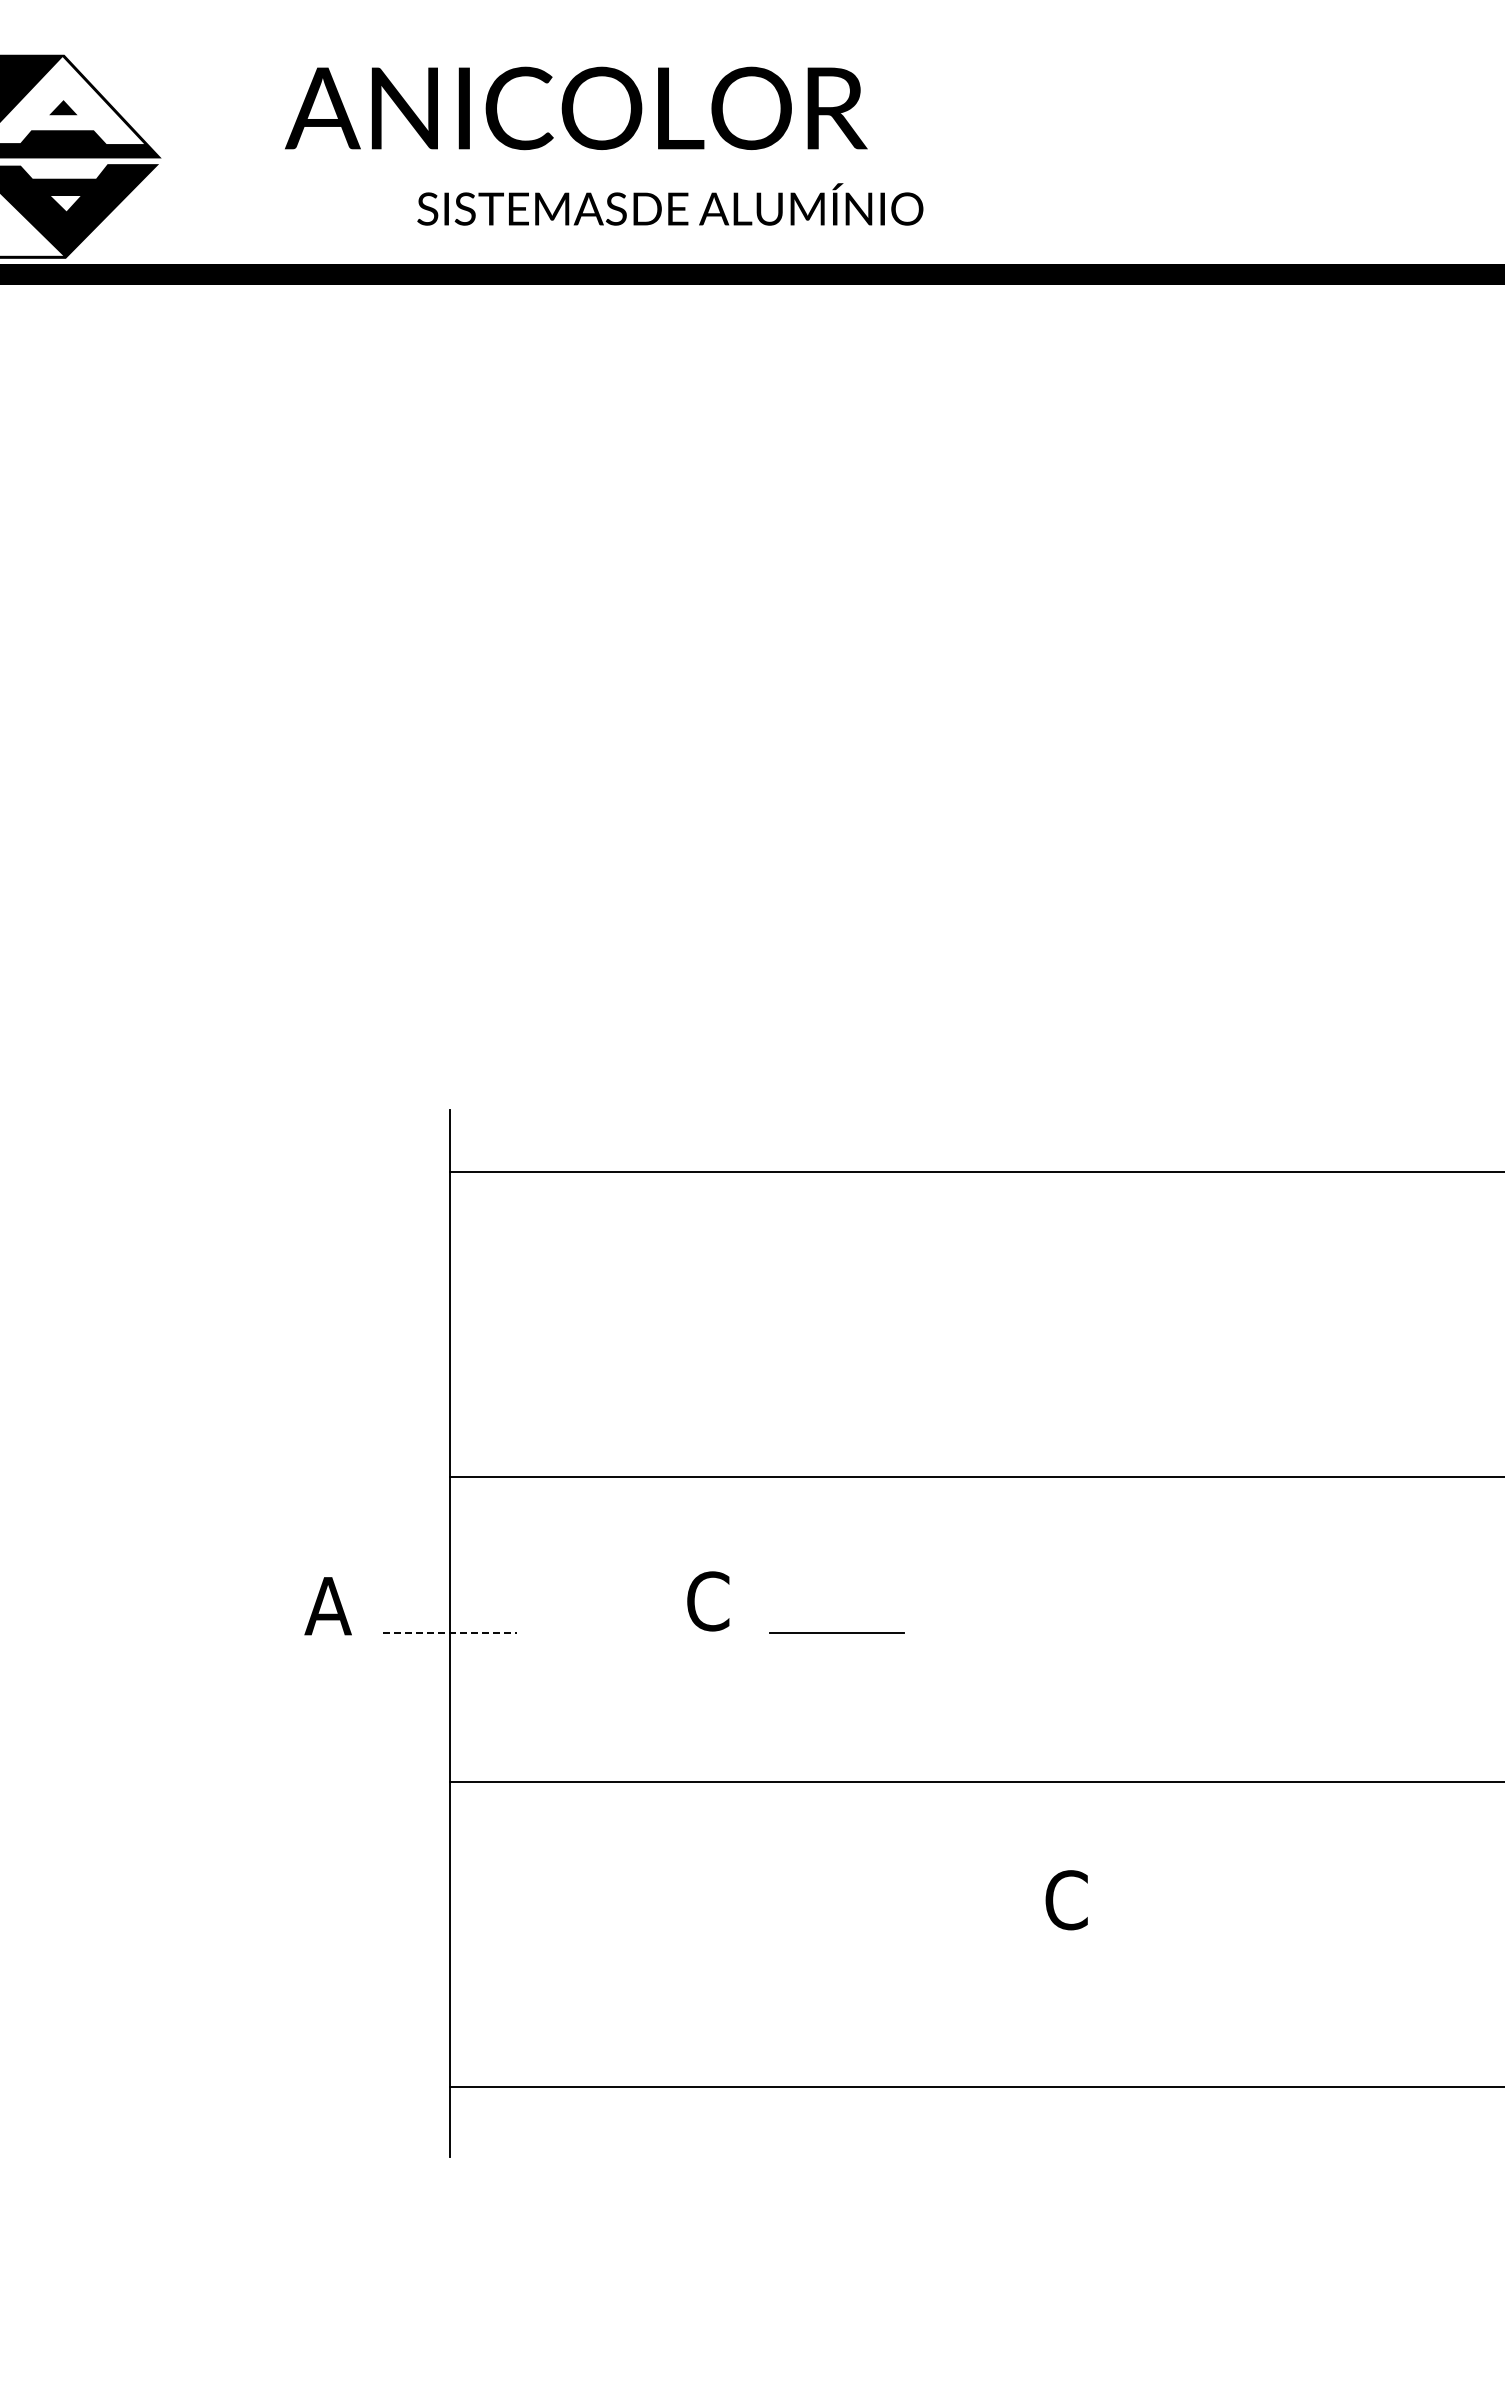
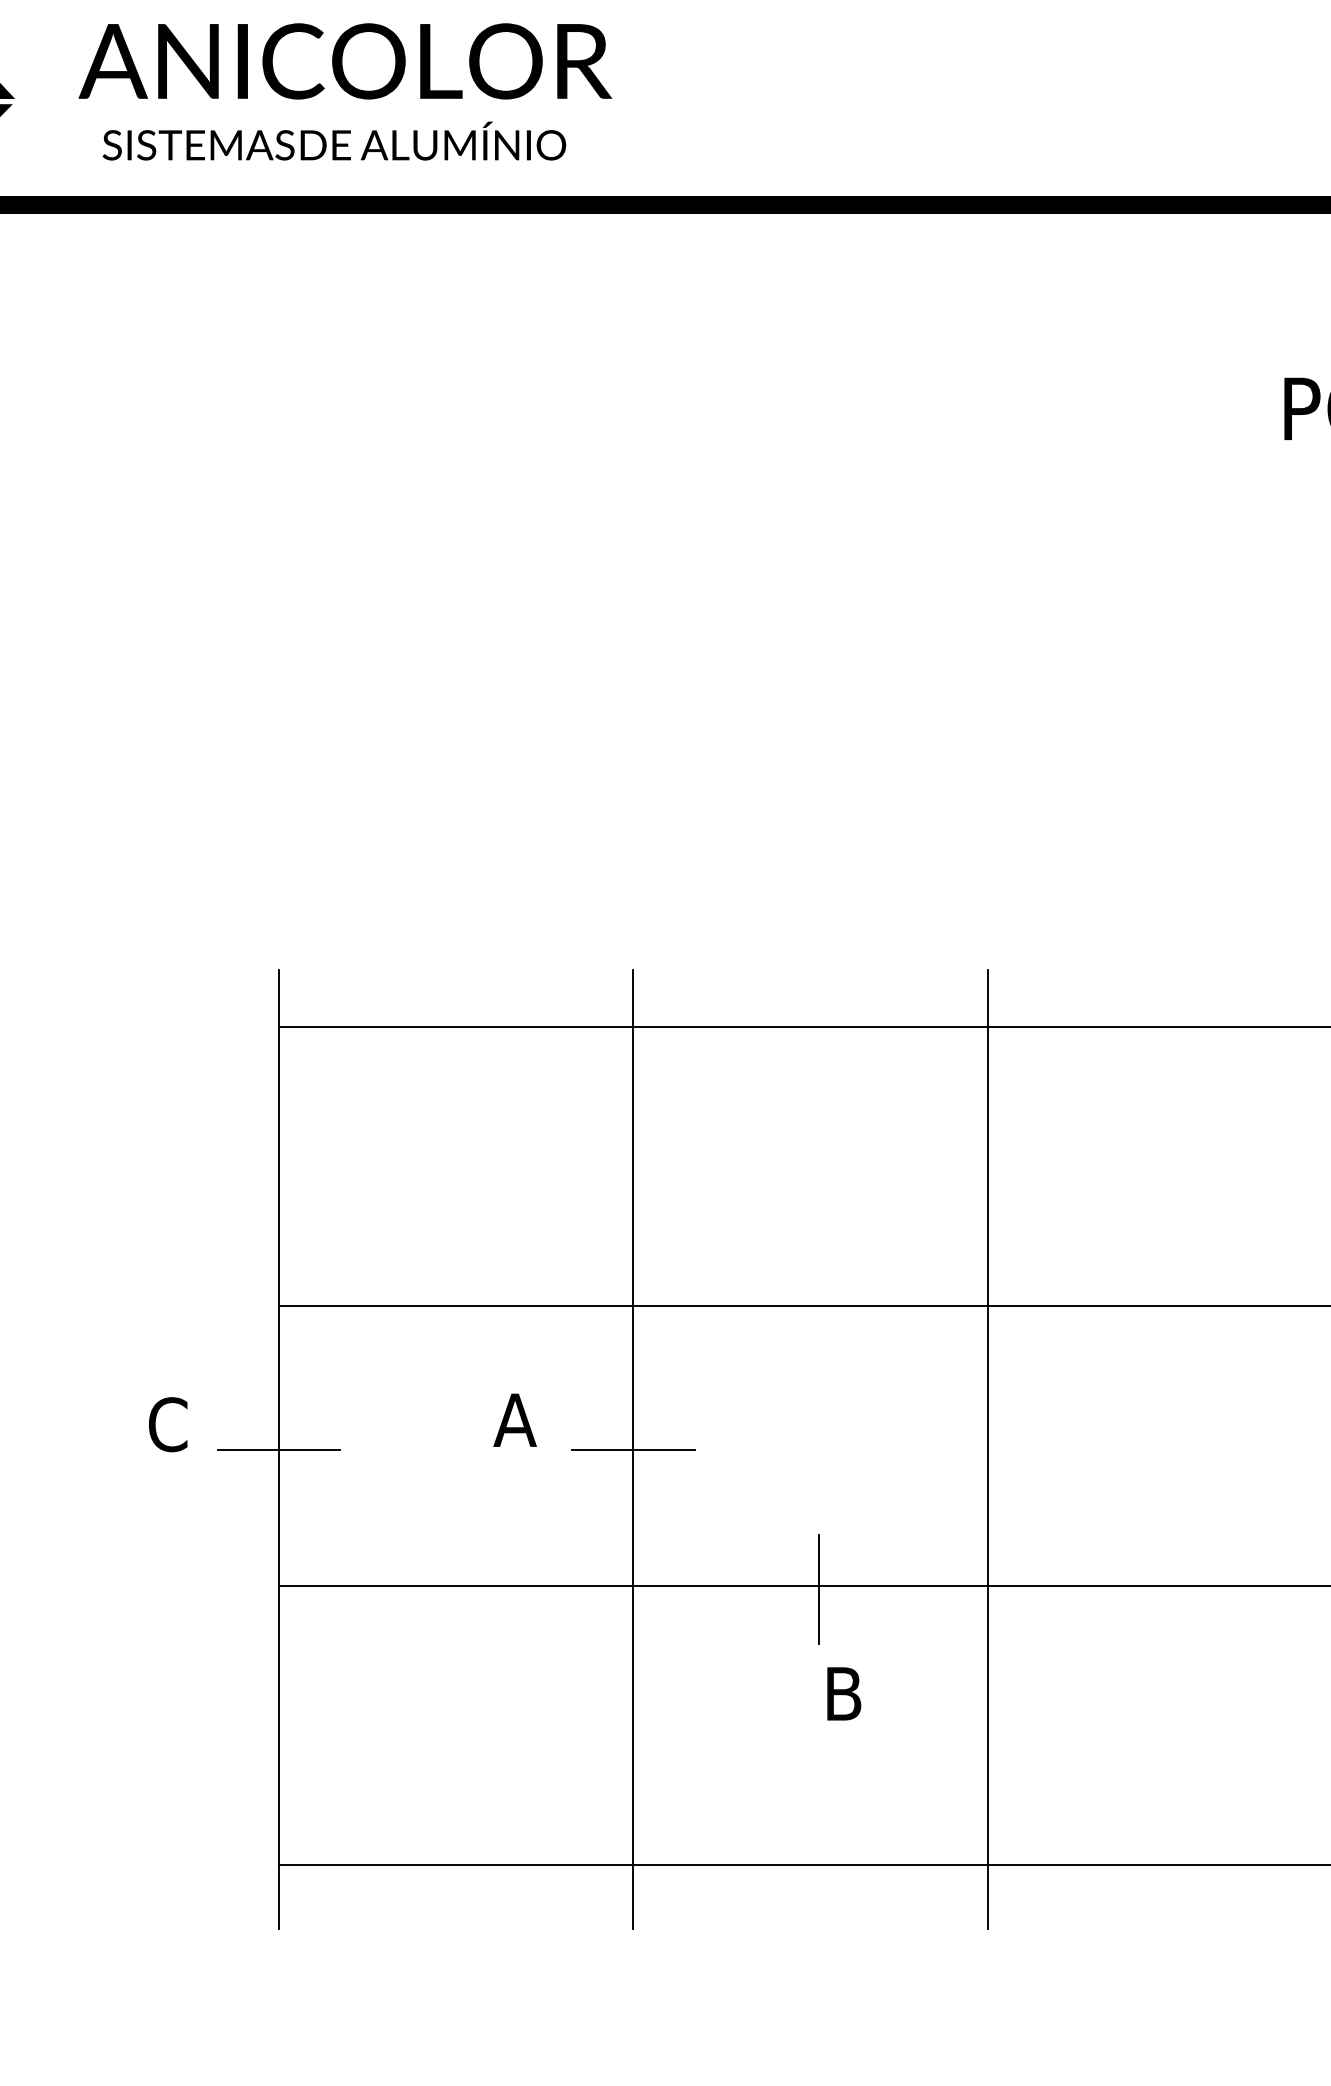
text: (576, 108) -> (345, 61), moved
text: (670, 204) -> (334, 141), moved
text: (707, 1601) -> (514, 1420), C -> A
text: (327, 1606) -> (166, 1424), A -> C
line: (836, 1632) -> (633, 1448), added
line: (1223, 1632) -> (987, 1448), added
line: (449, 1633) -> (278, 1449), dashed -> solid
line: (1040, 1786) -> (819, 1589), added
text: (1066, 1900) -> (843, 1694), C -> B

